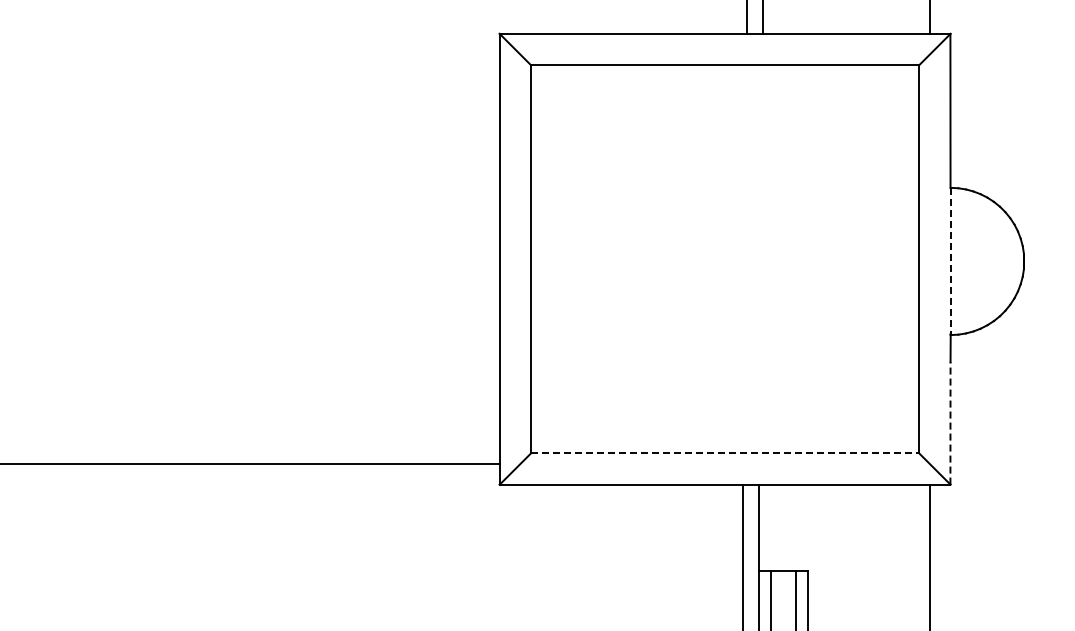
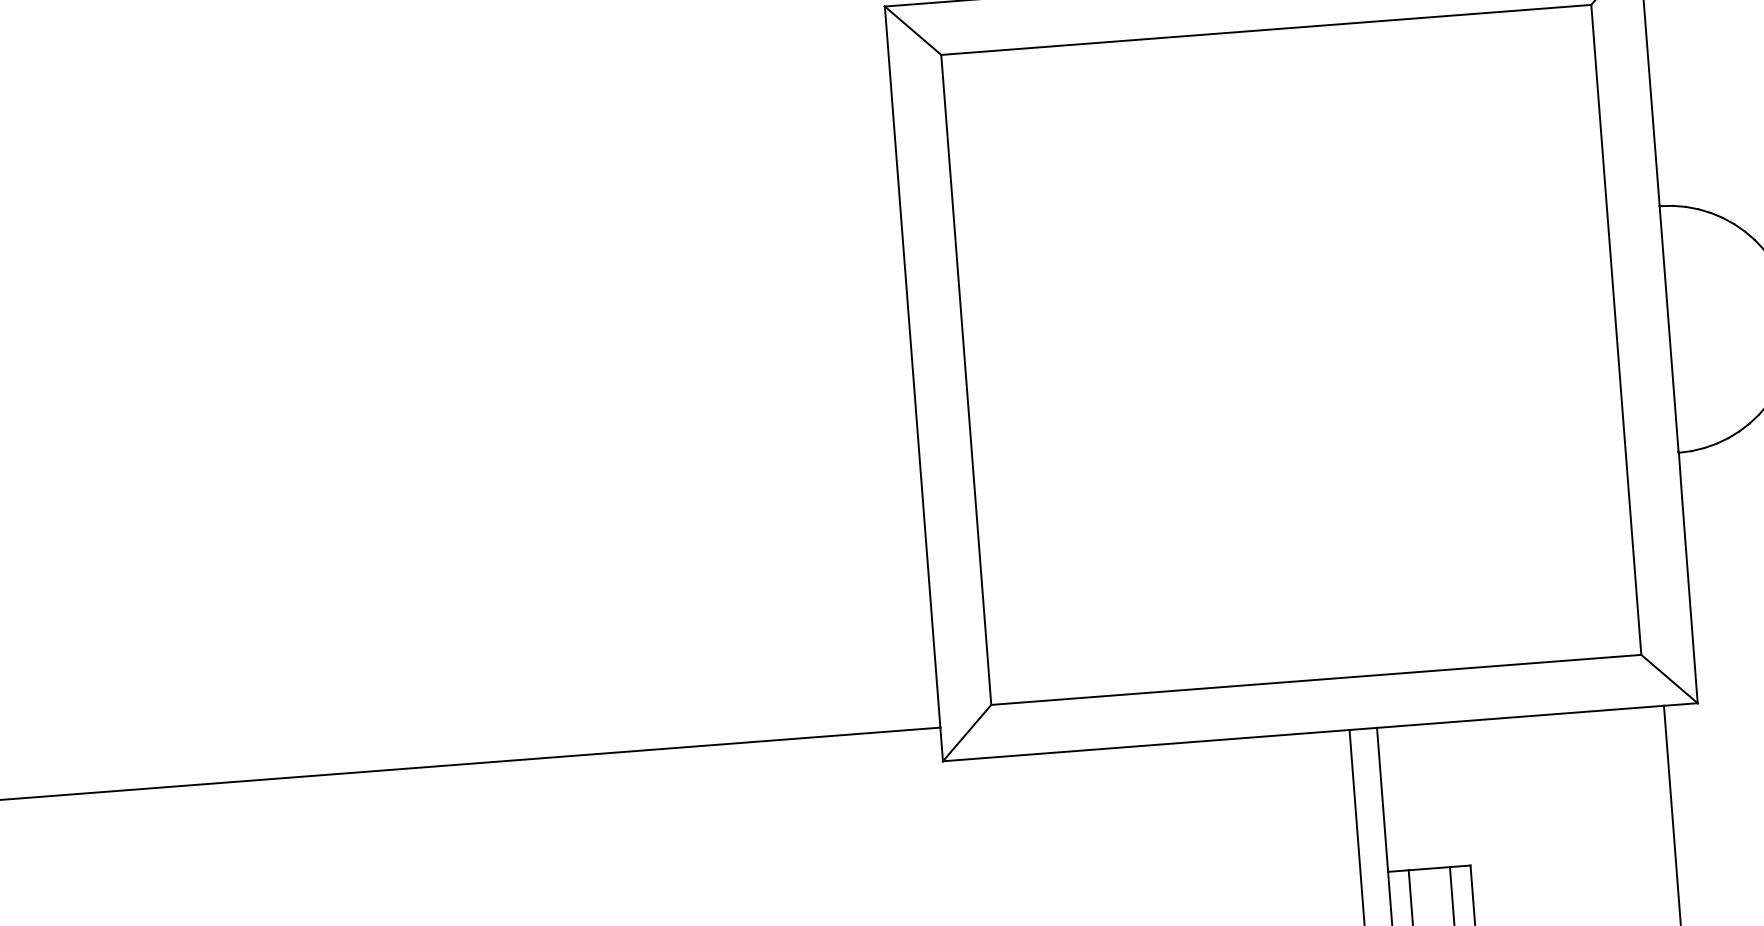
line: (950, 261) -> (1669, 329), dashed -> solid
line: (950, 422) -> (1689, 599), dashed -> solid
line: (725, 453) -> (1316, 680), dashed -> solid

